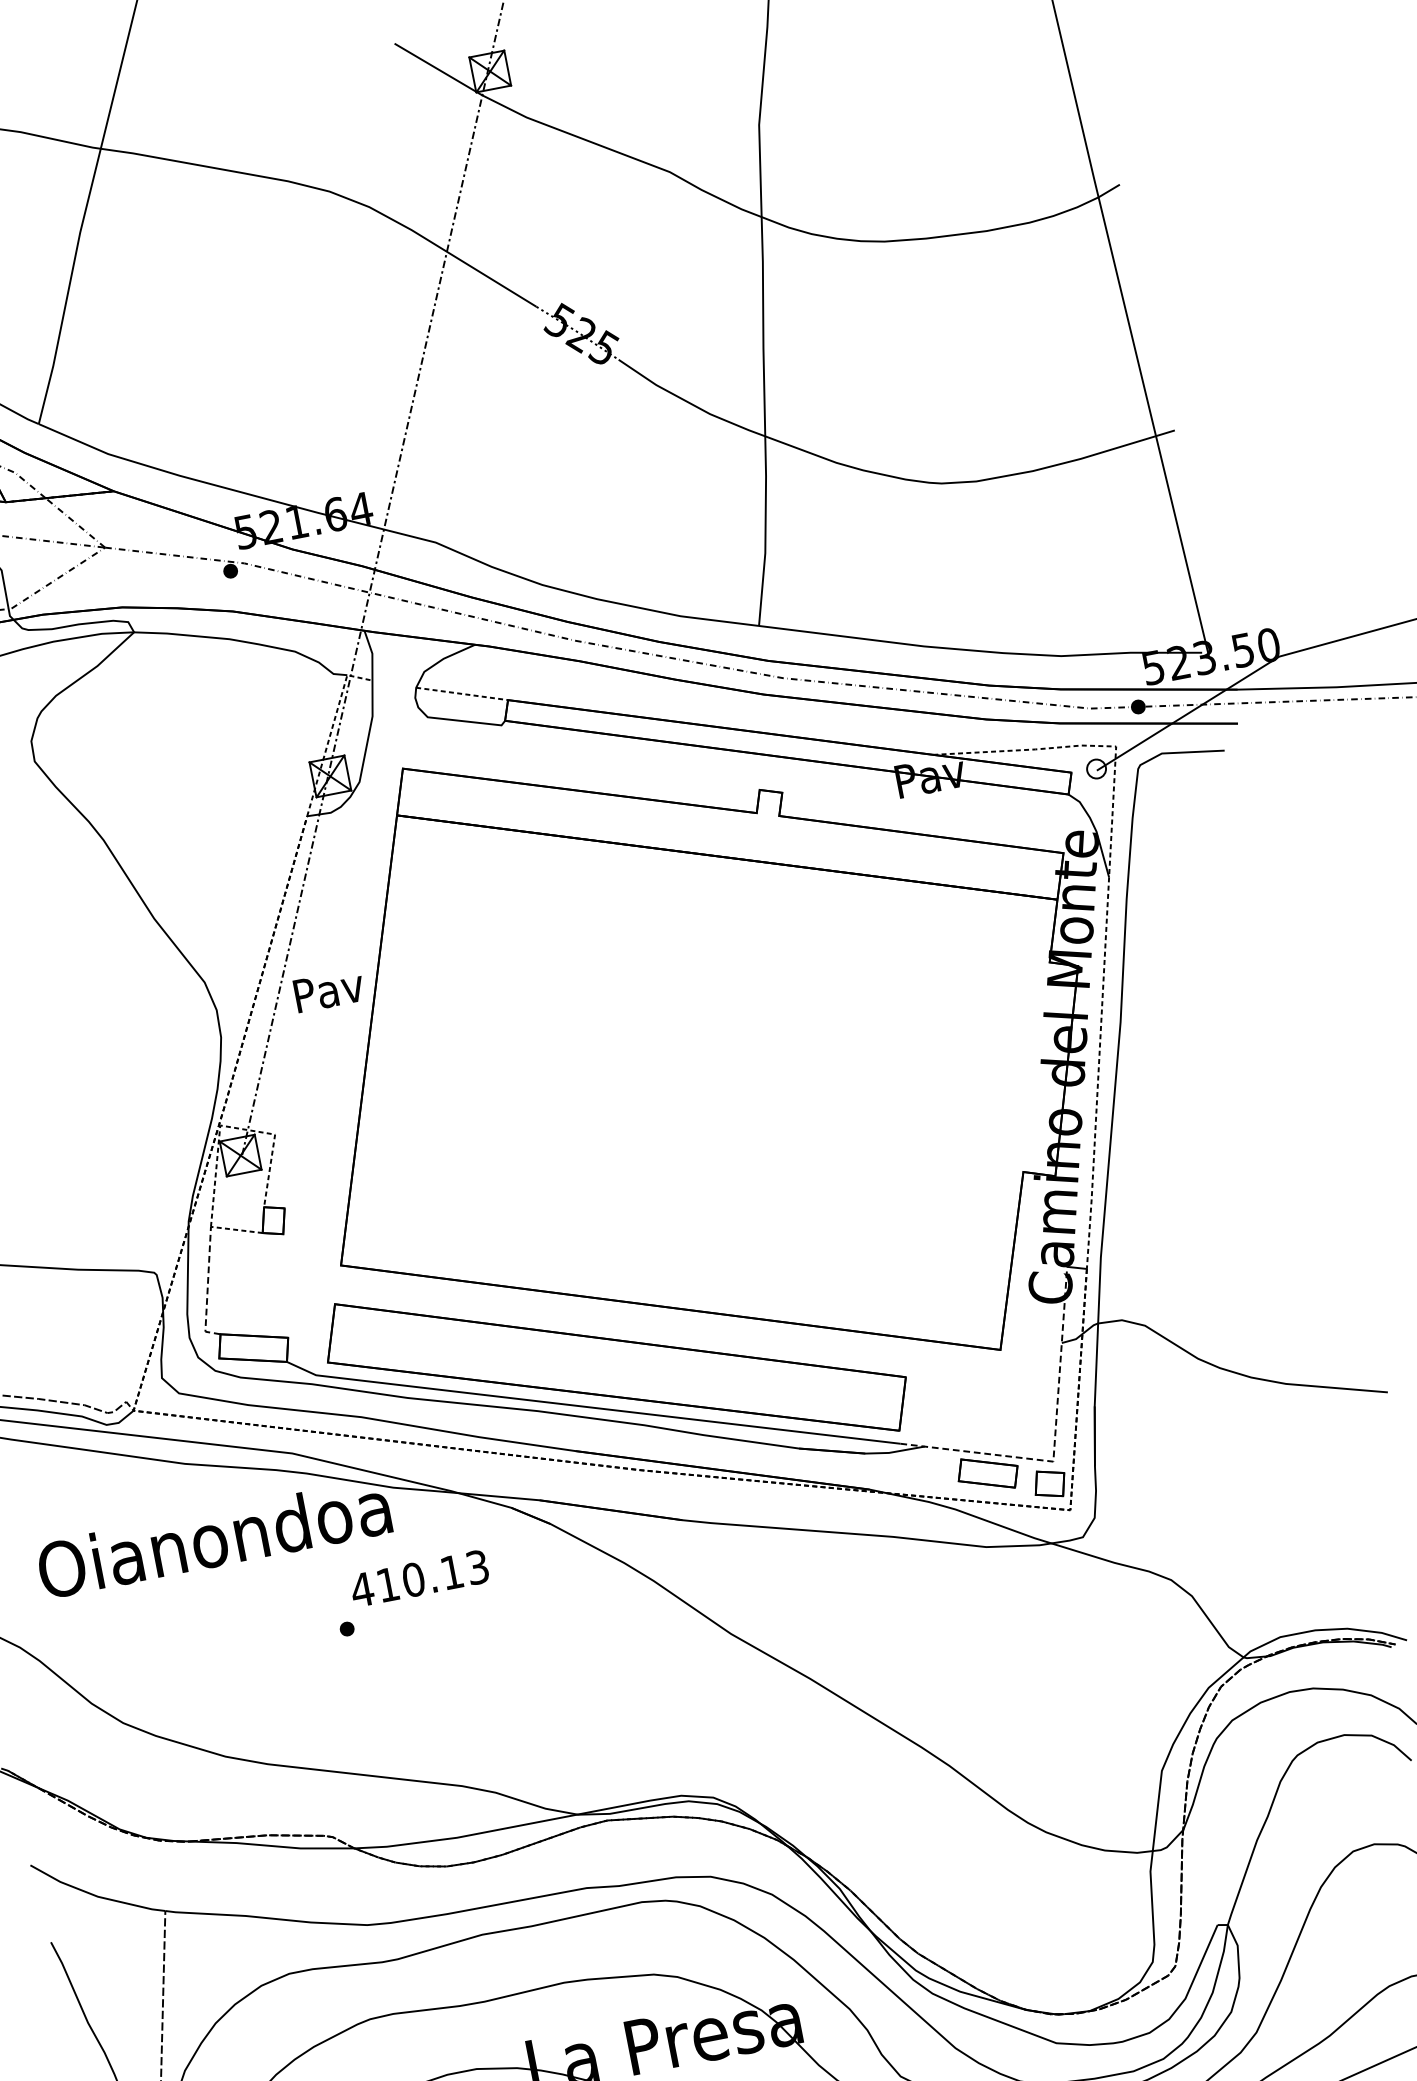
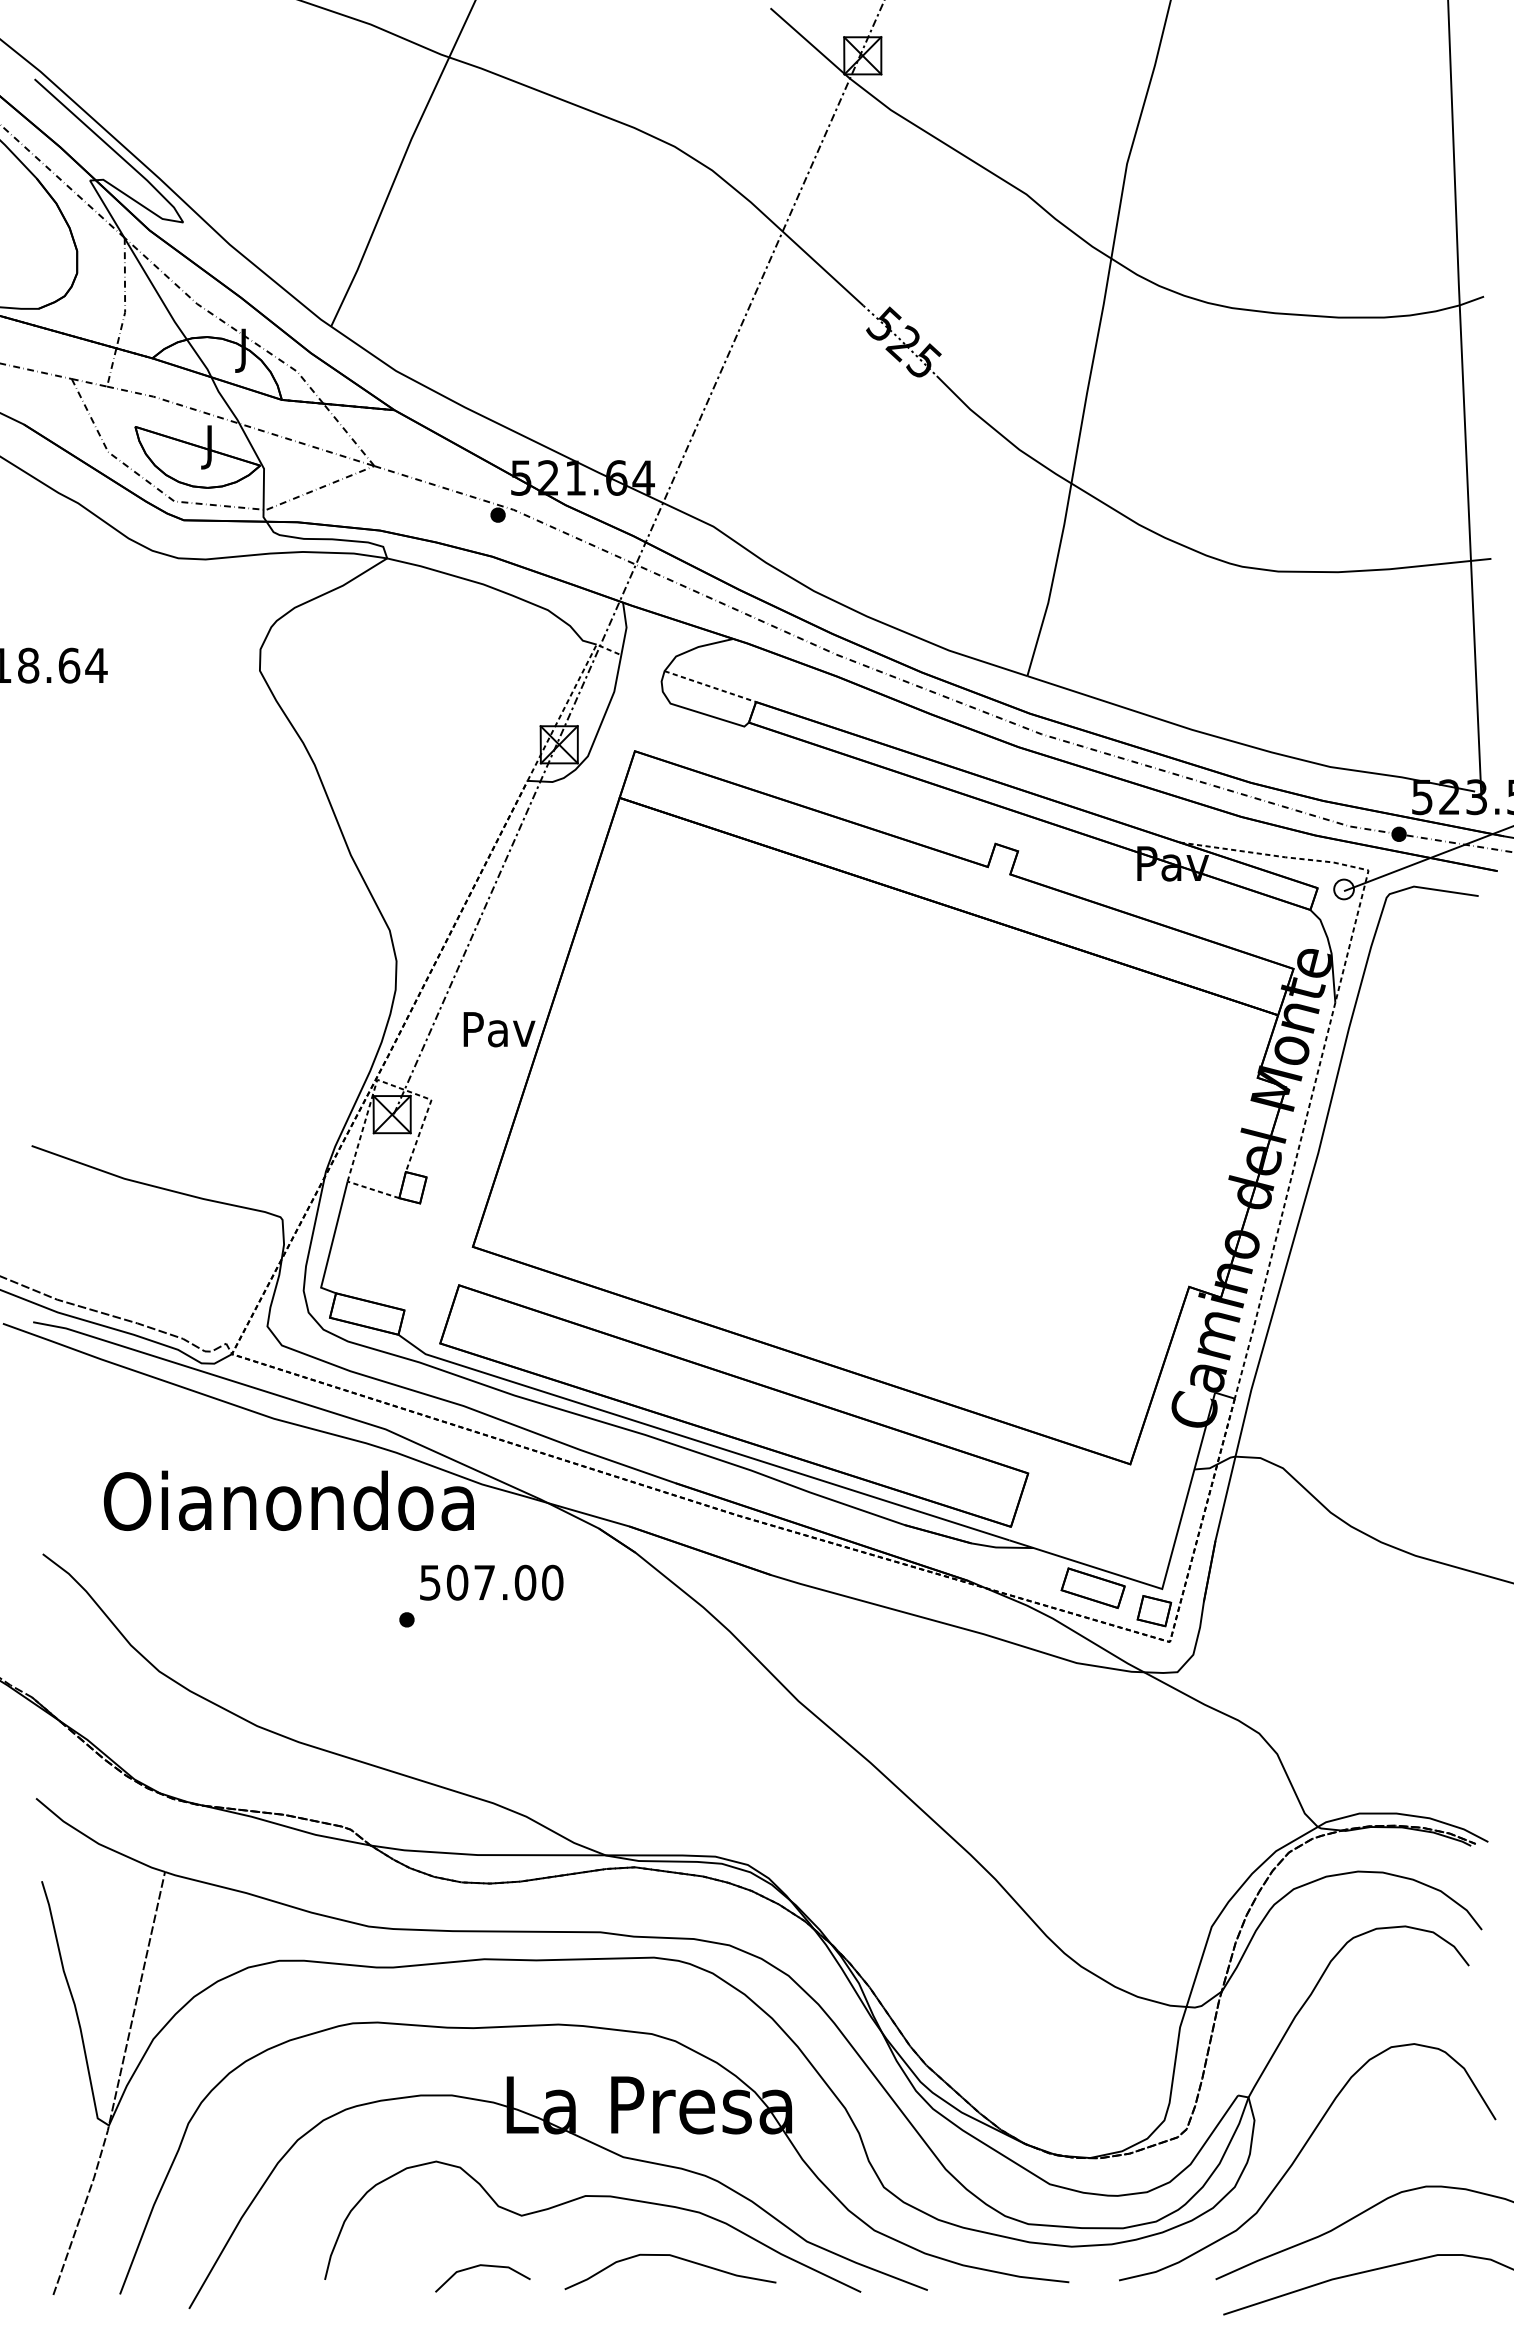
text: (329, 990) -> (499, 1029), moved
line: (207, 1287) -> (332, 1242), dashed -> solid
line: (1054, 1441) -> (1167, 1568), dashed -> solid
text: (420, 1578) -> (491, 1582), 410.13 -> 507.00

